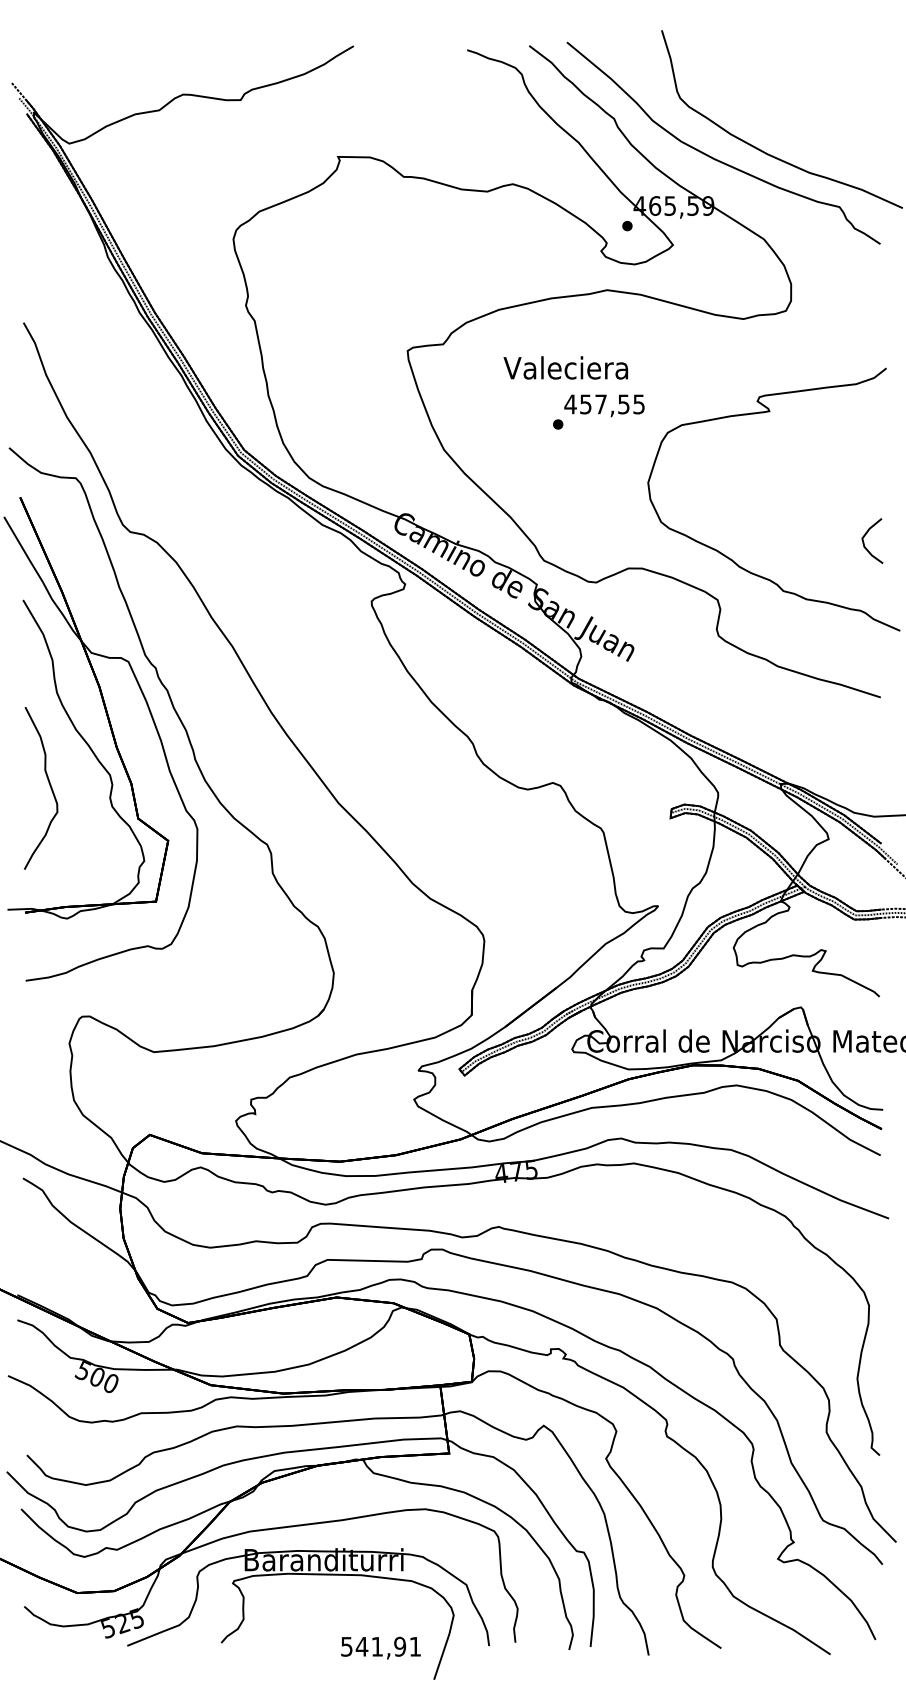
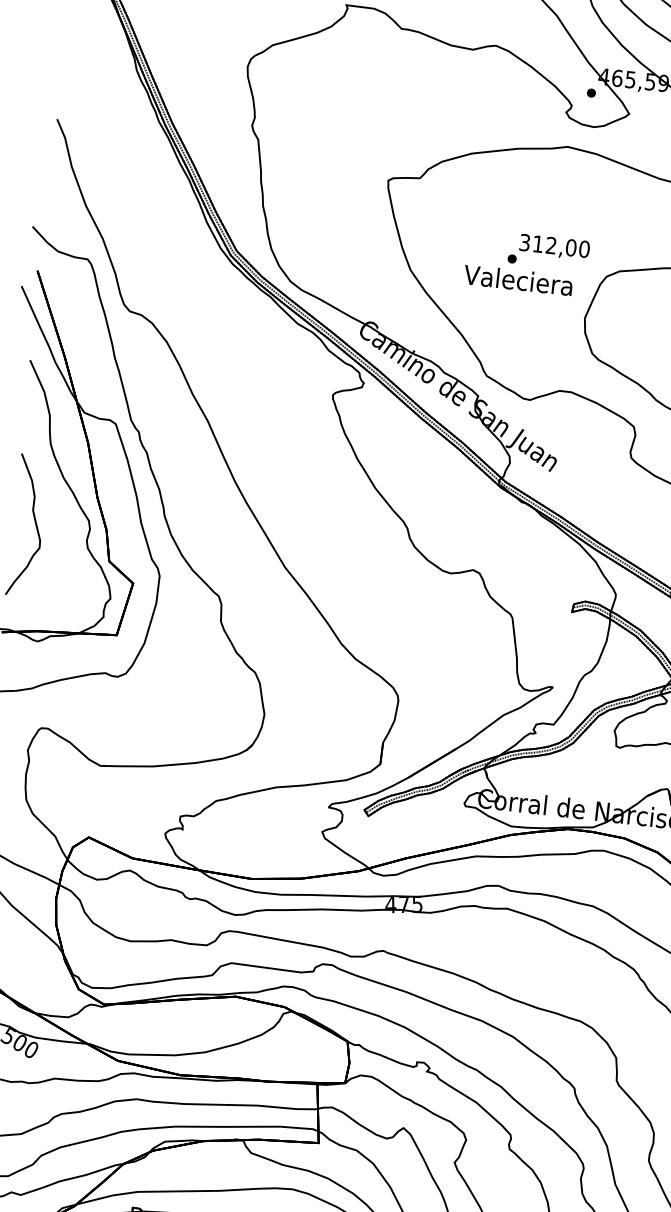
text: (565, 367) -> (518, 279), moved
text: (604, 404) -> (554, 246), 457,55 -> 312,00

